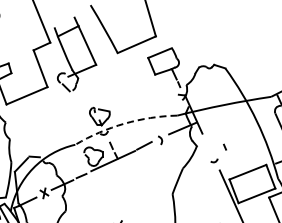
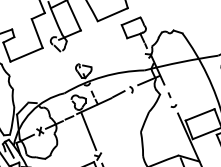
arc: (124, 123) -> (103, 76), dashed -> solid
line: (224, 146) -> (169, 94), moved
line: (105, 193) -> (88, 131), added

